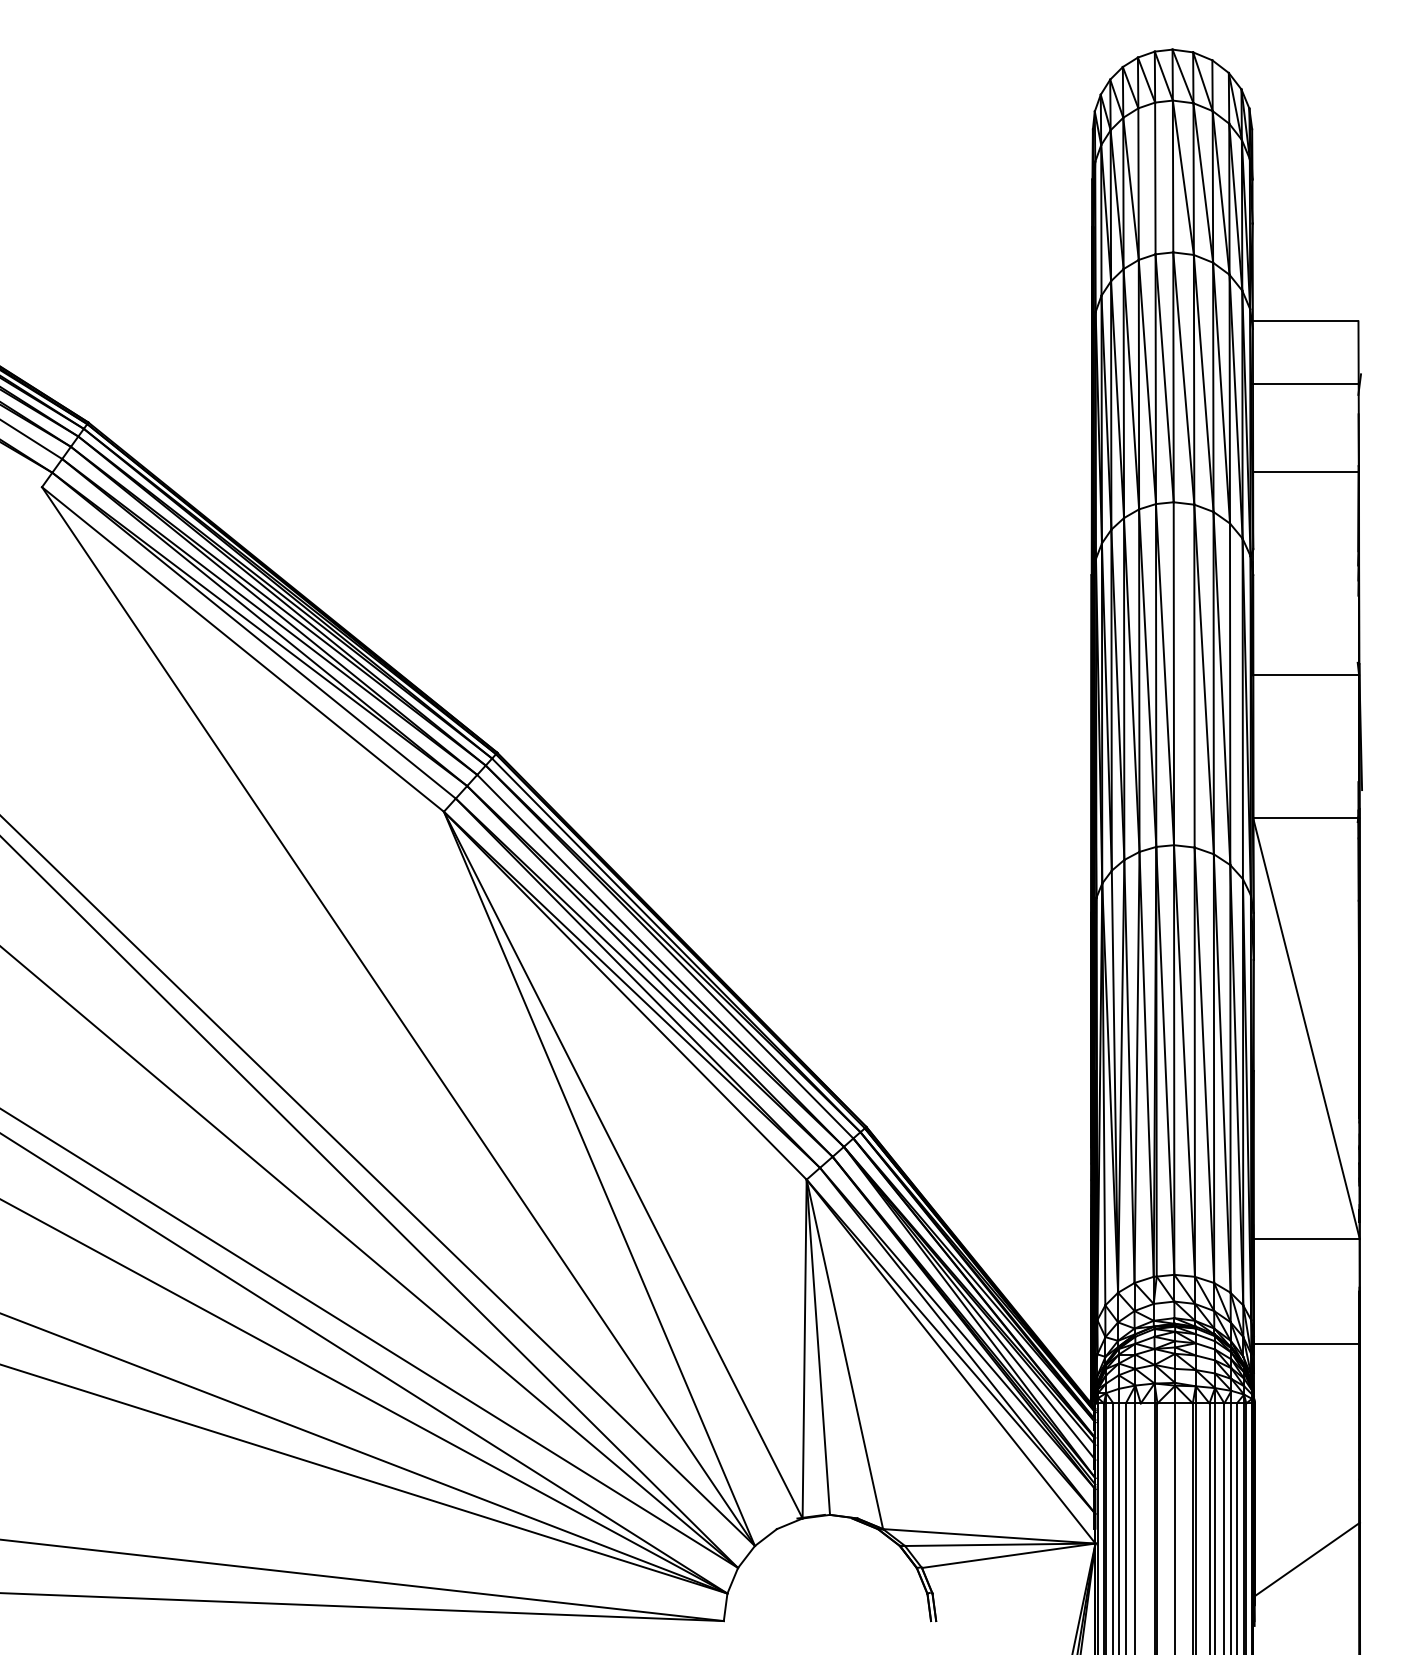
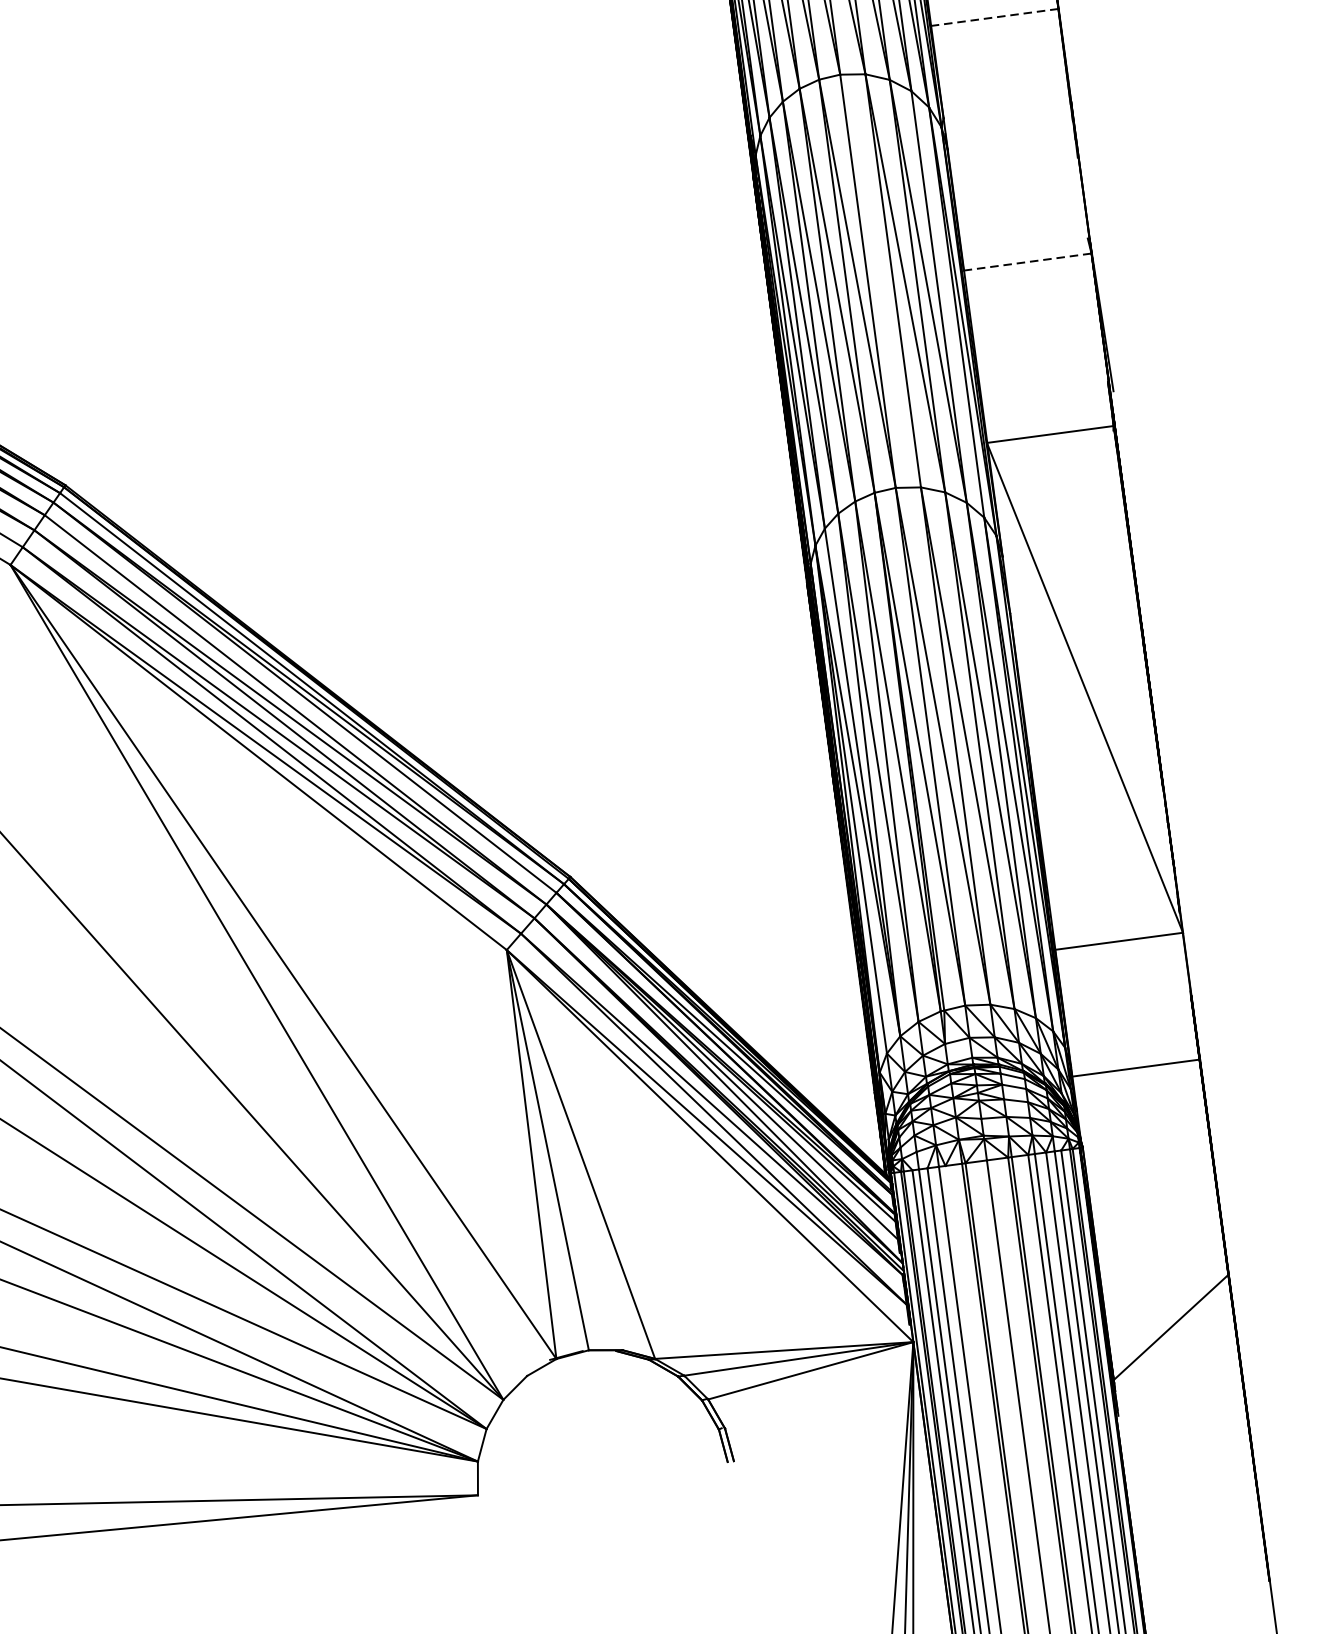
line: (1306, 472) -> (995, 17), solid -> dashed
line: (1306, 675) -> (1028, 262), solid -> dashed

